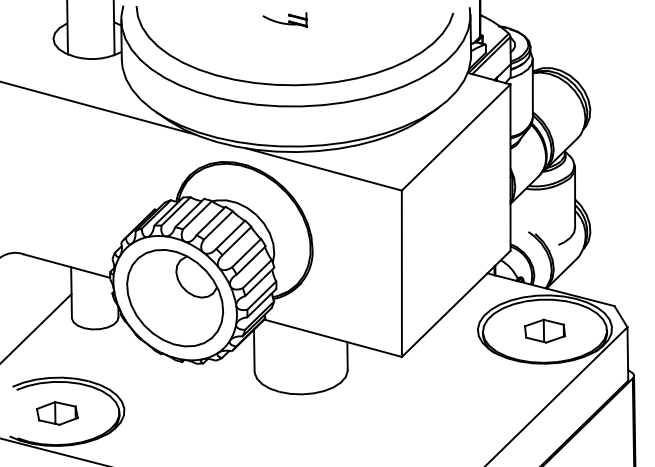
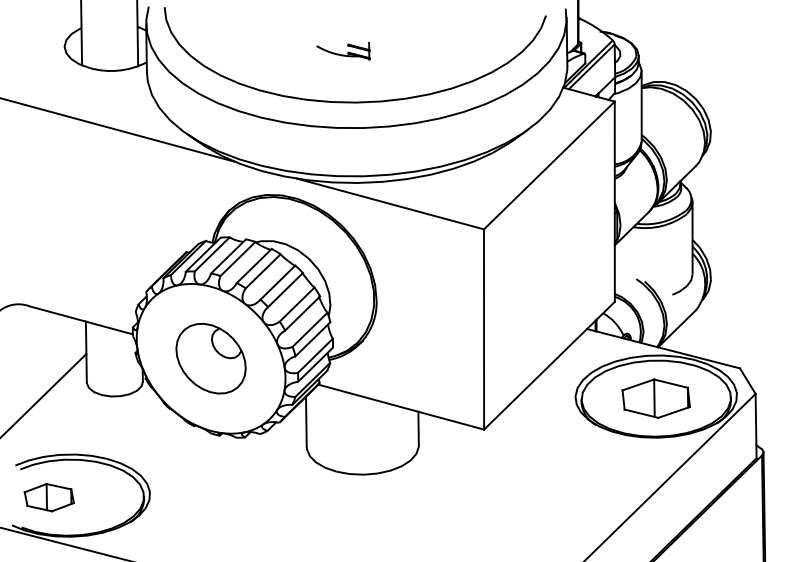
part: (285, 20) -> (343, 51), moved
part: (174, 297) -> (210, 358), size x0.6
part: (545, 331) -> (656, 398), size x1.4
part: (56, 413) -> (48, 497), moved

